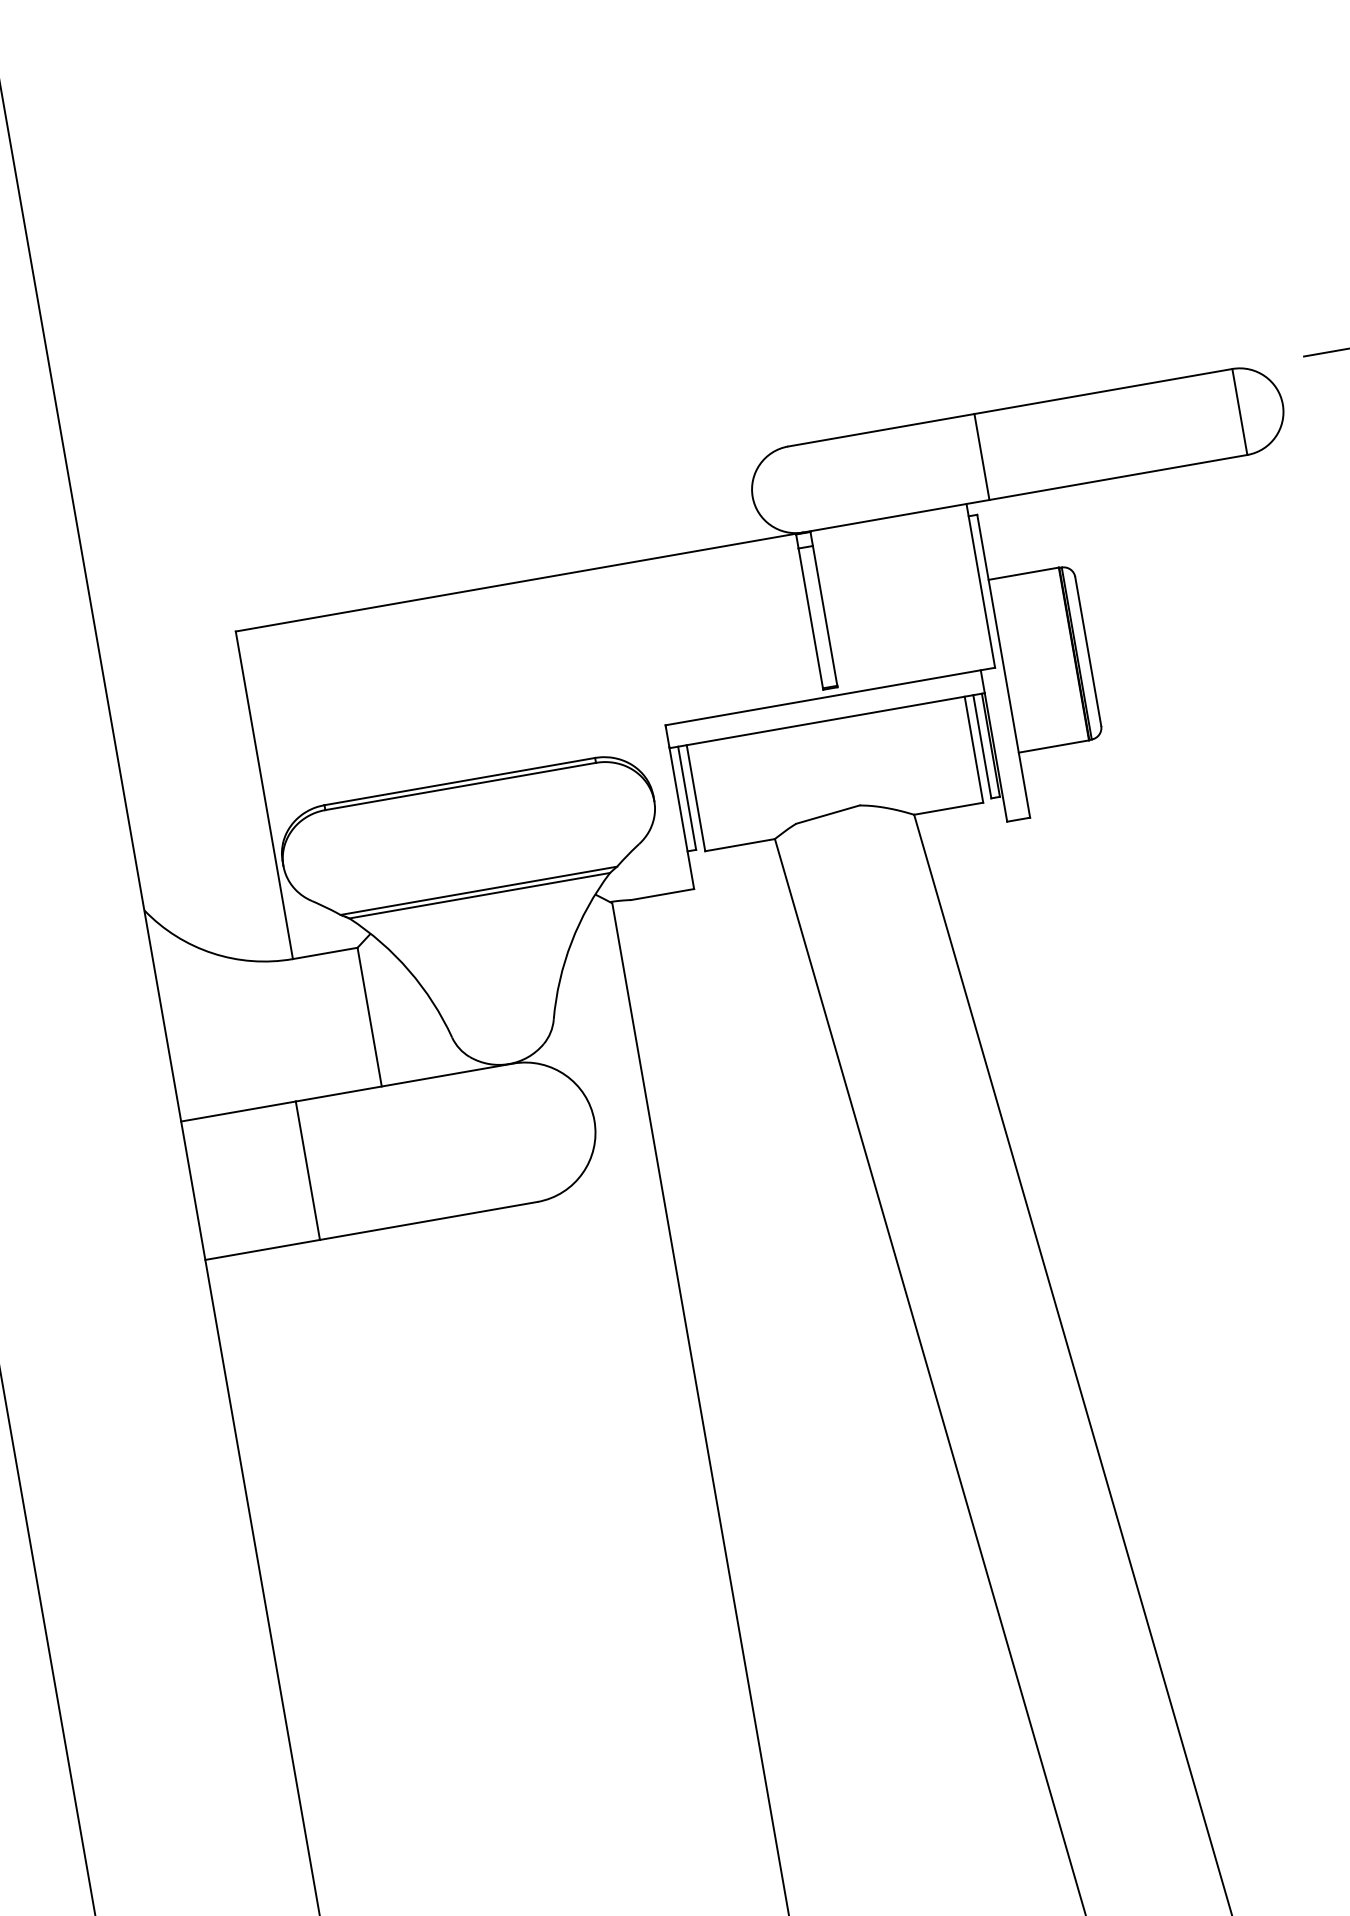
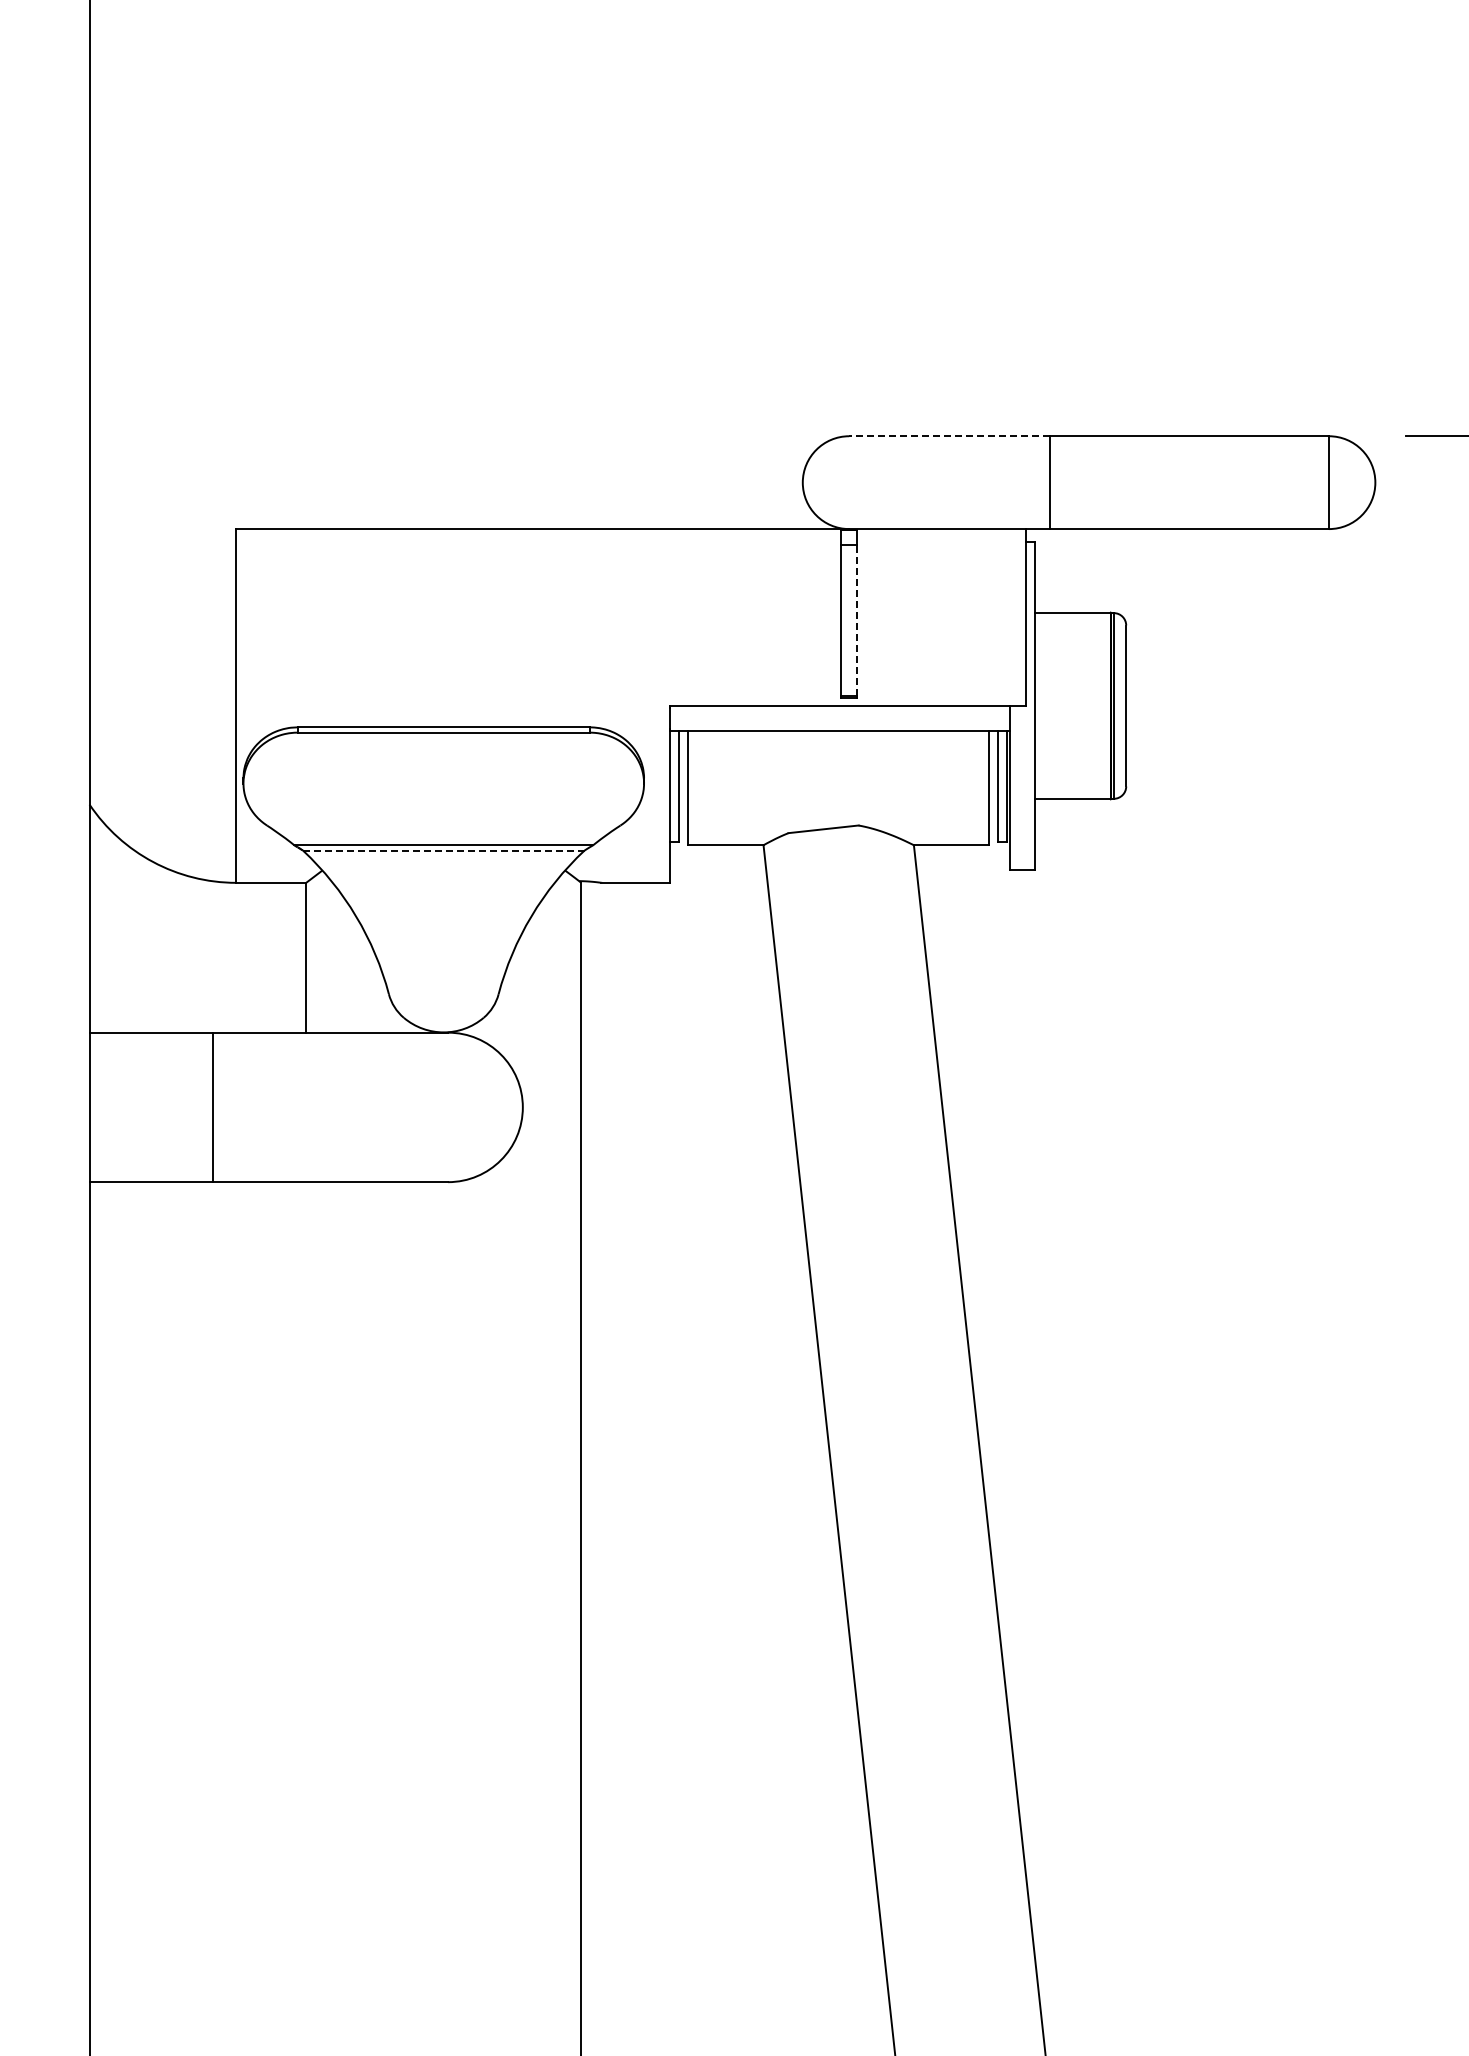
line: (881, 430) -> (949, 436), solid -> dashed
line: (824, 615) -> (856, 620), solid -> dashed
line: (479, 895) -> (443, 850), solid -> dashed

